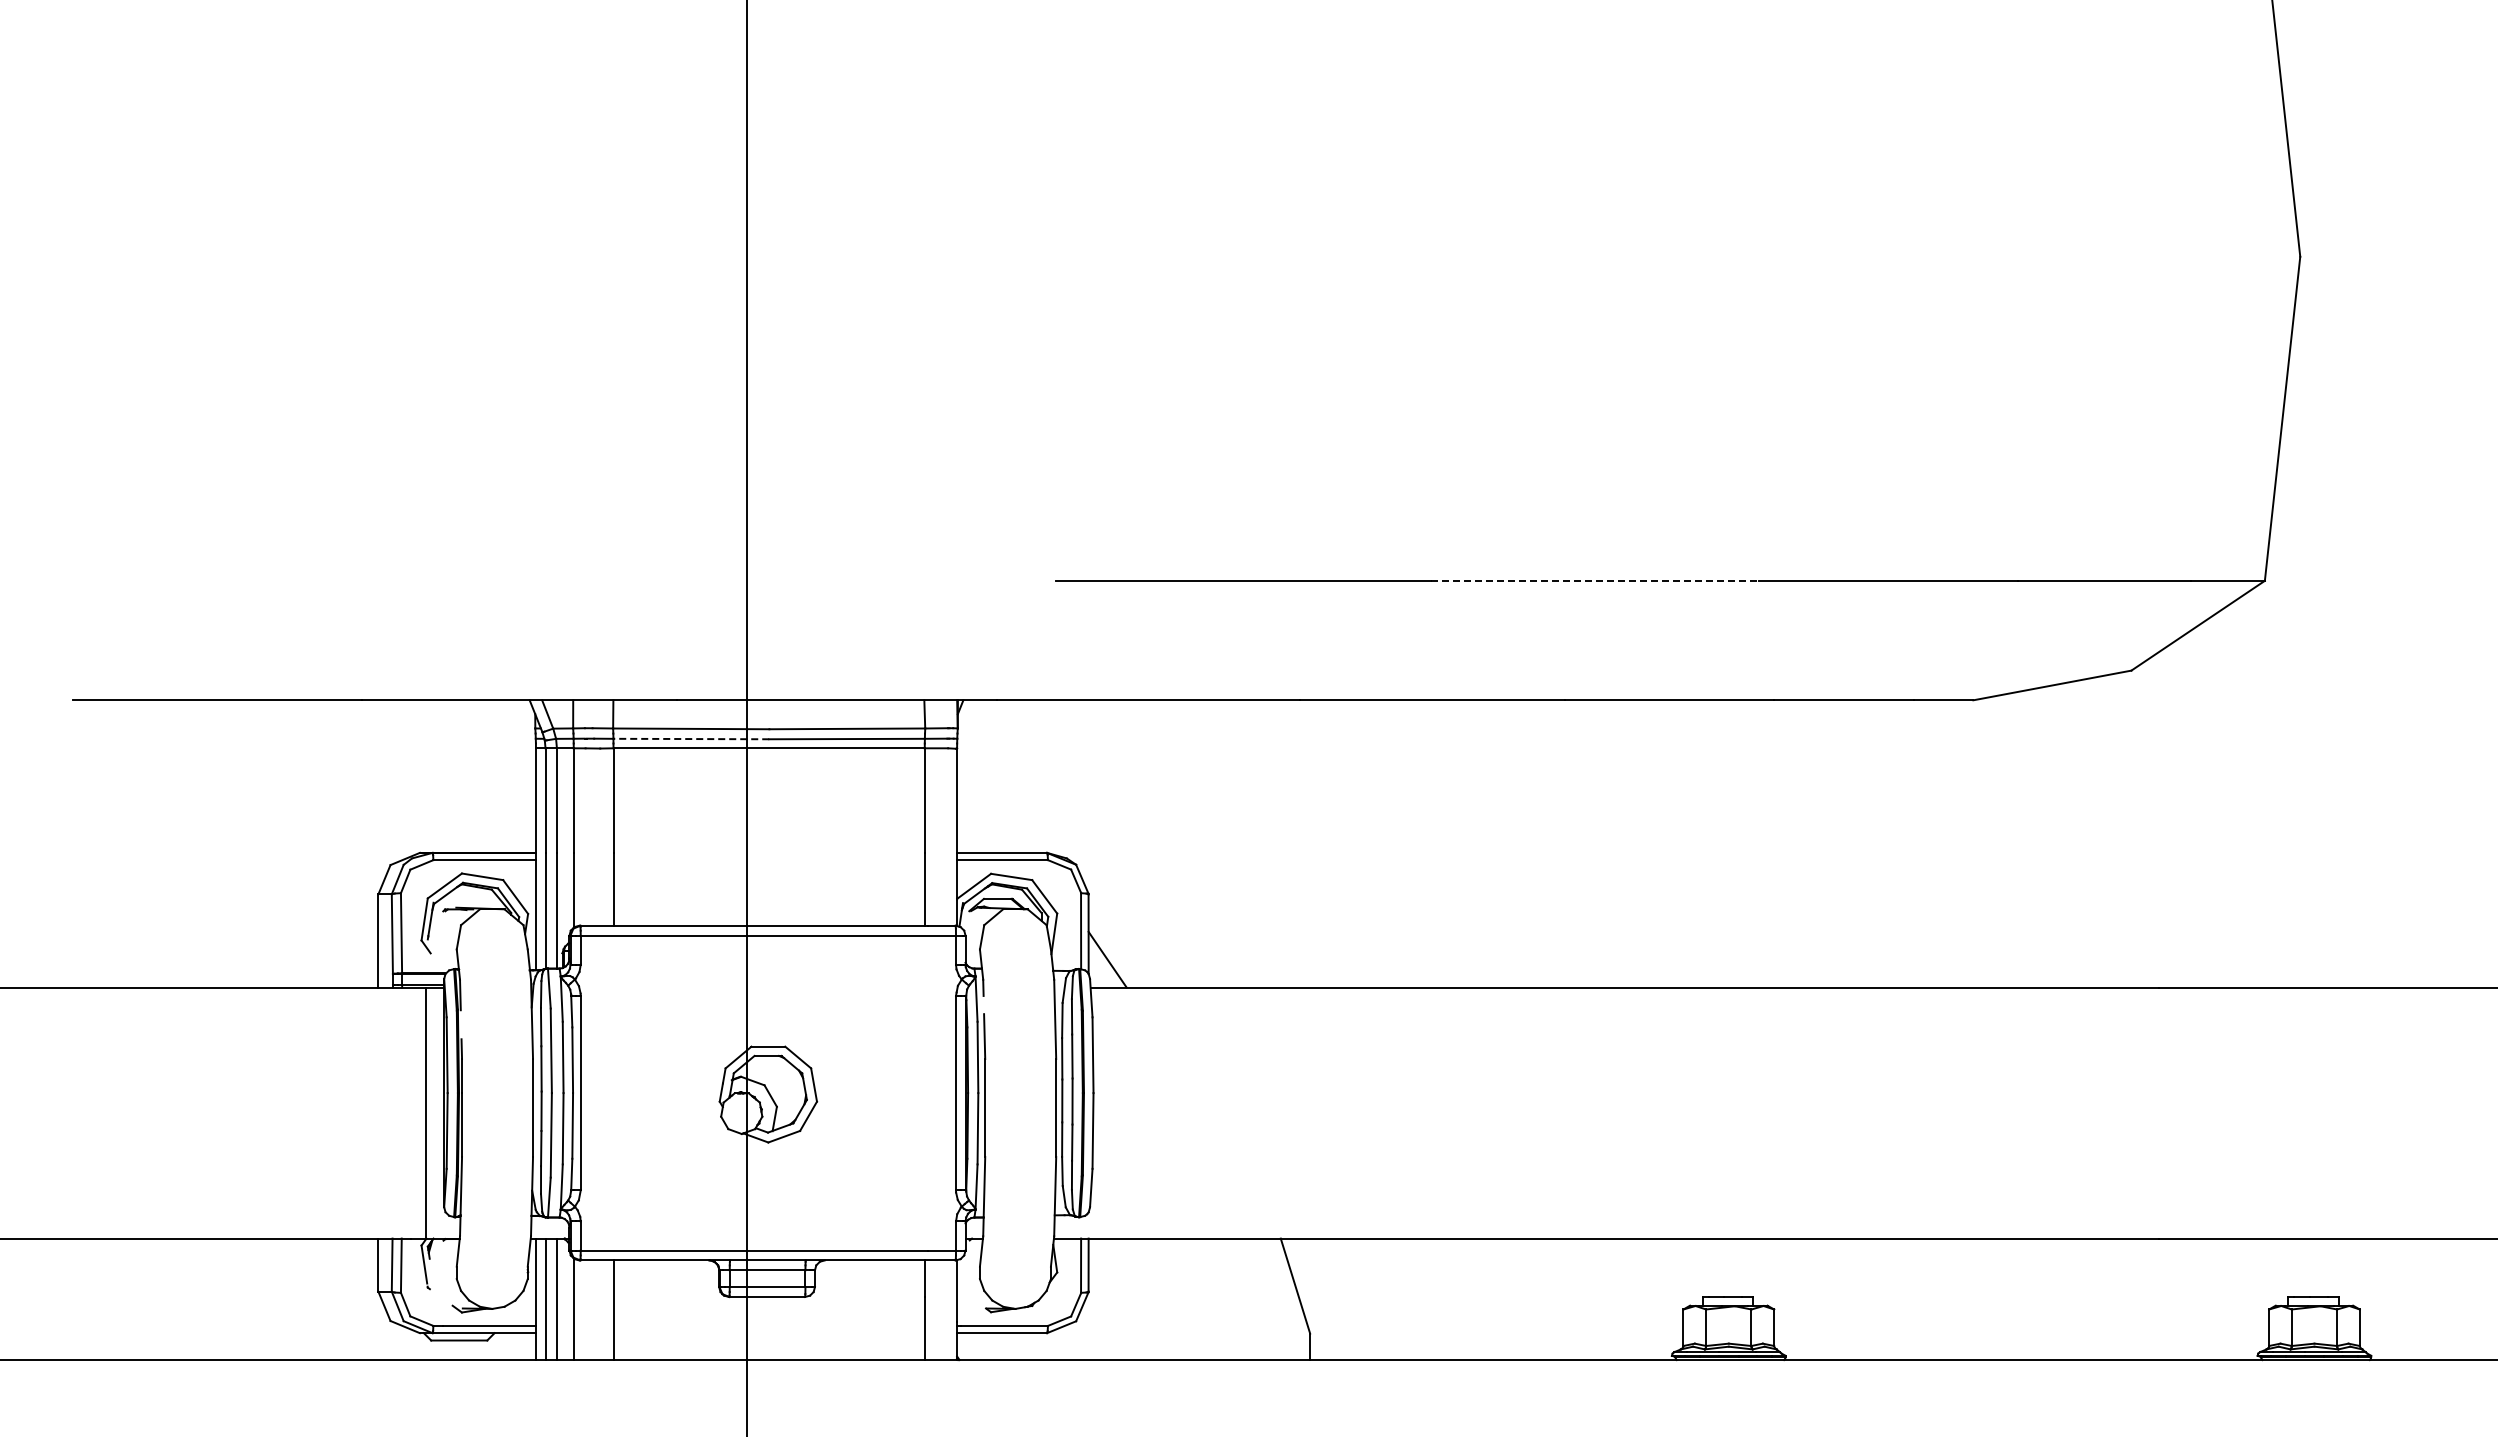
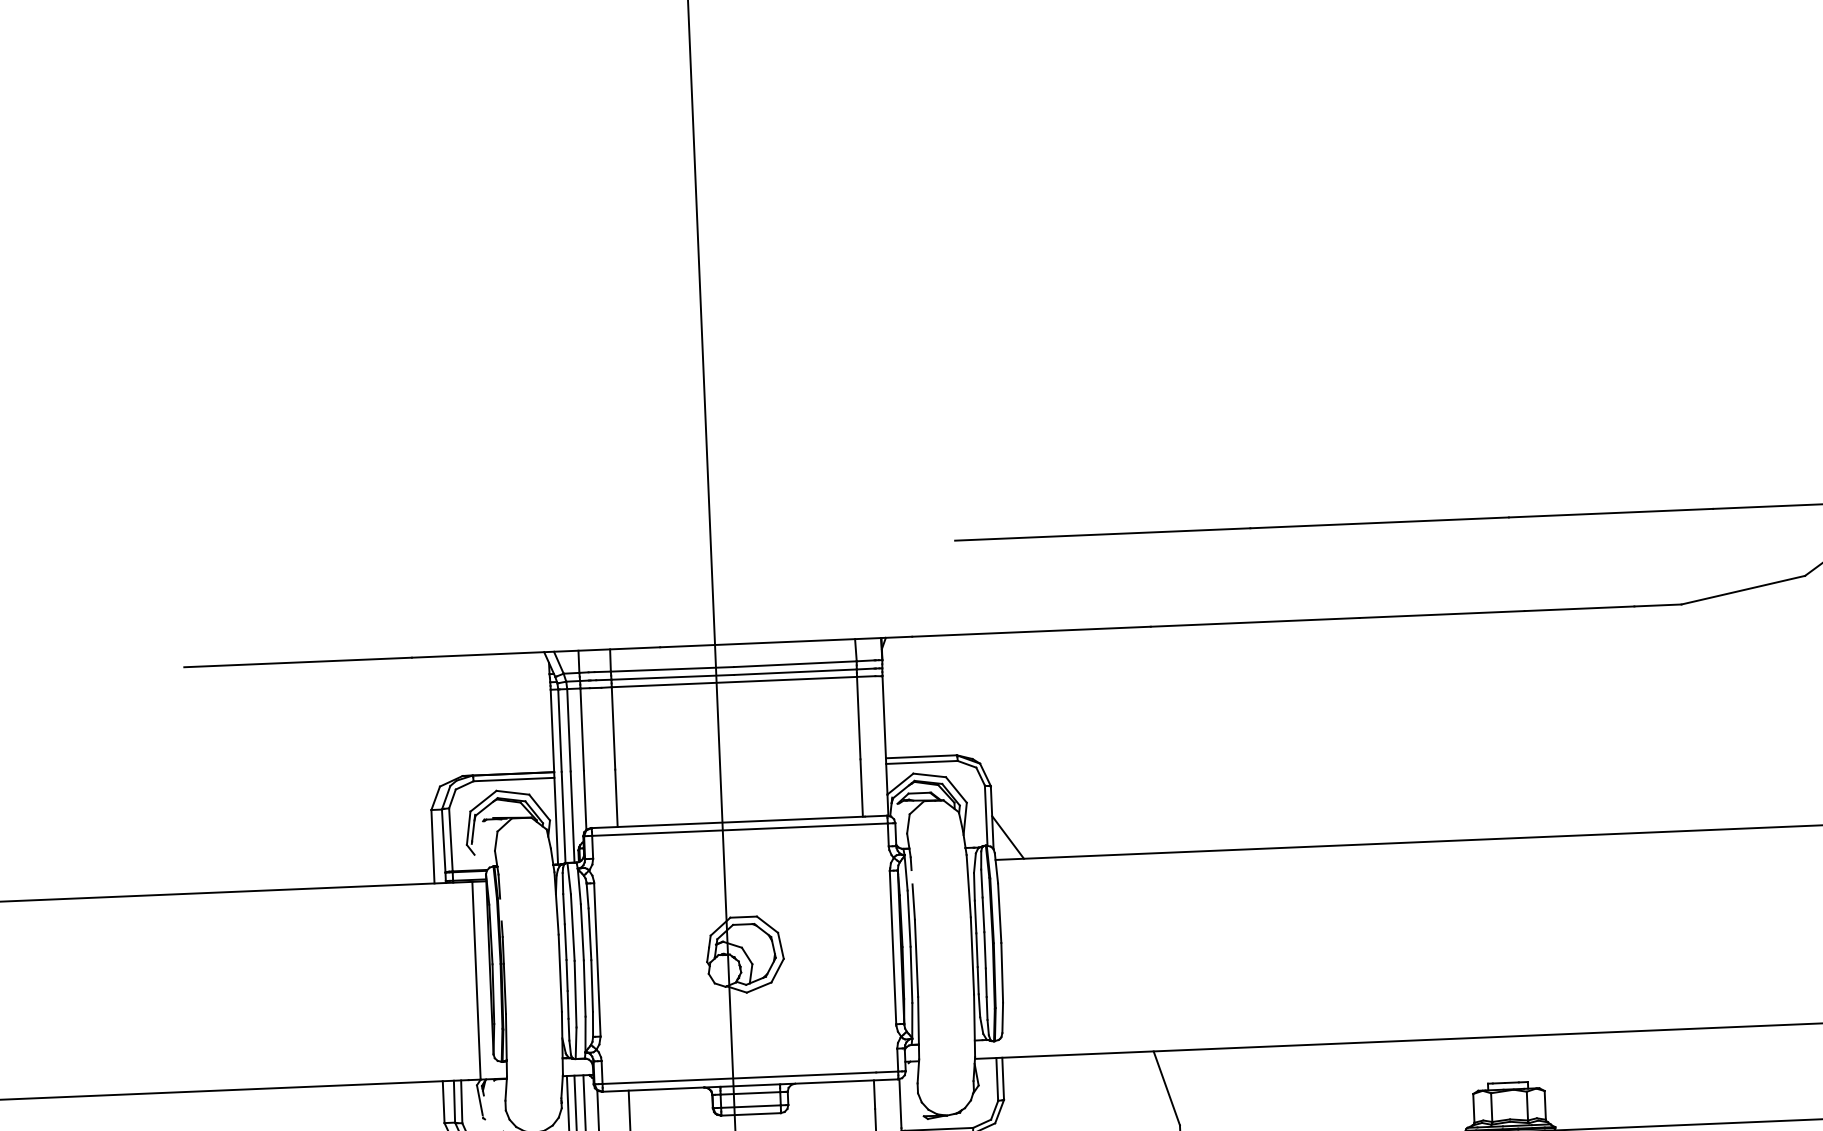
line: (1595, 580) -> (1379, 522), dashed -> solid
line: (691, 739) -> (672, 677), dashed -> solid

